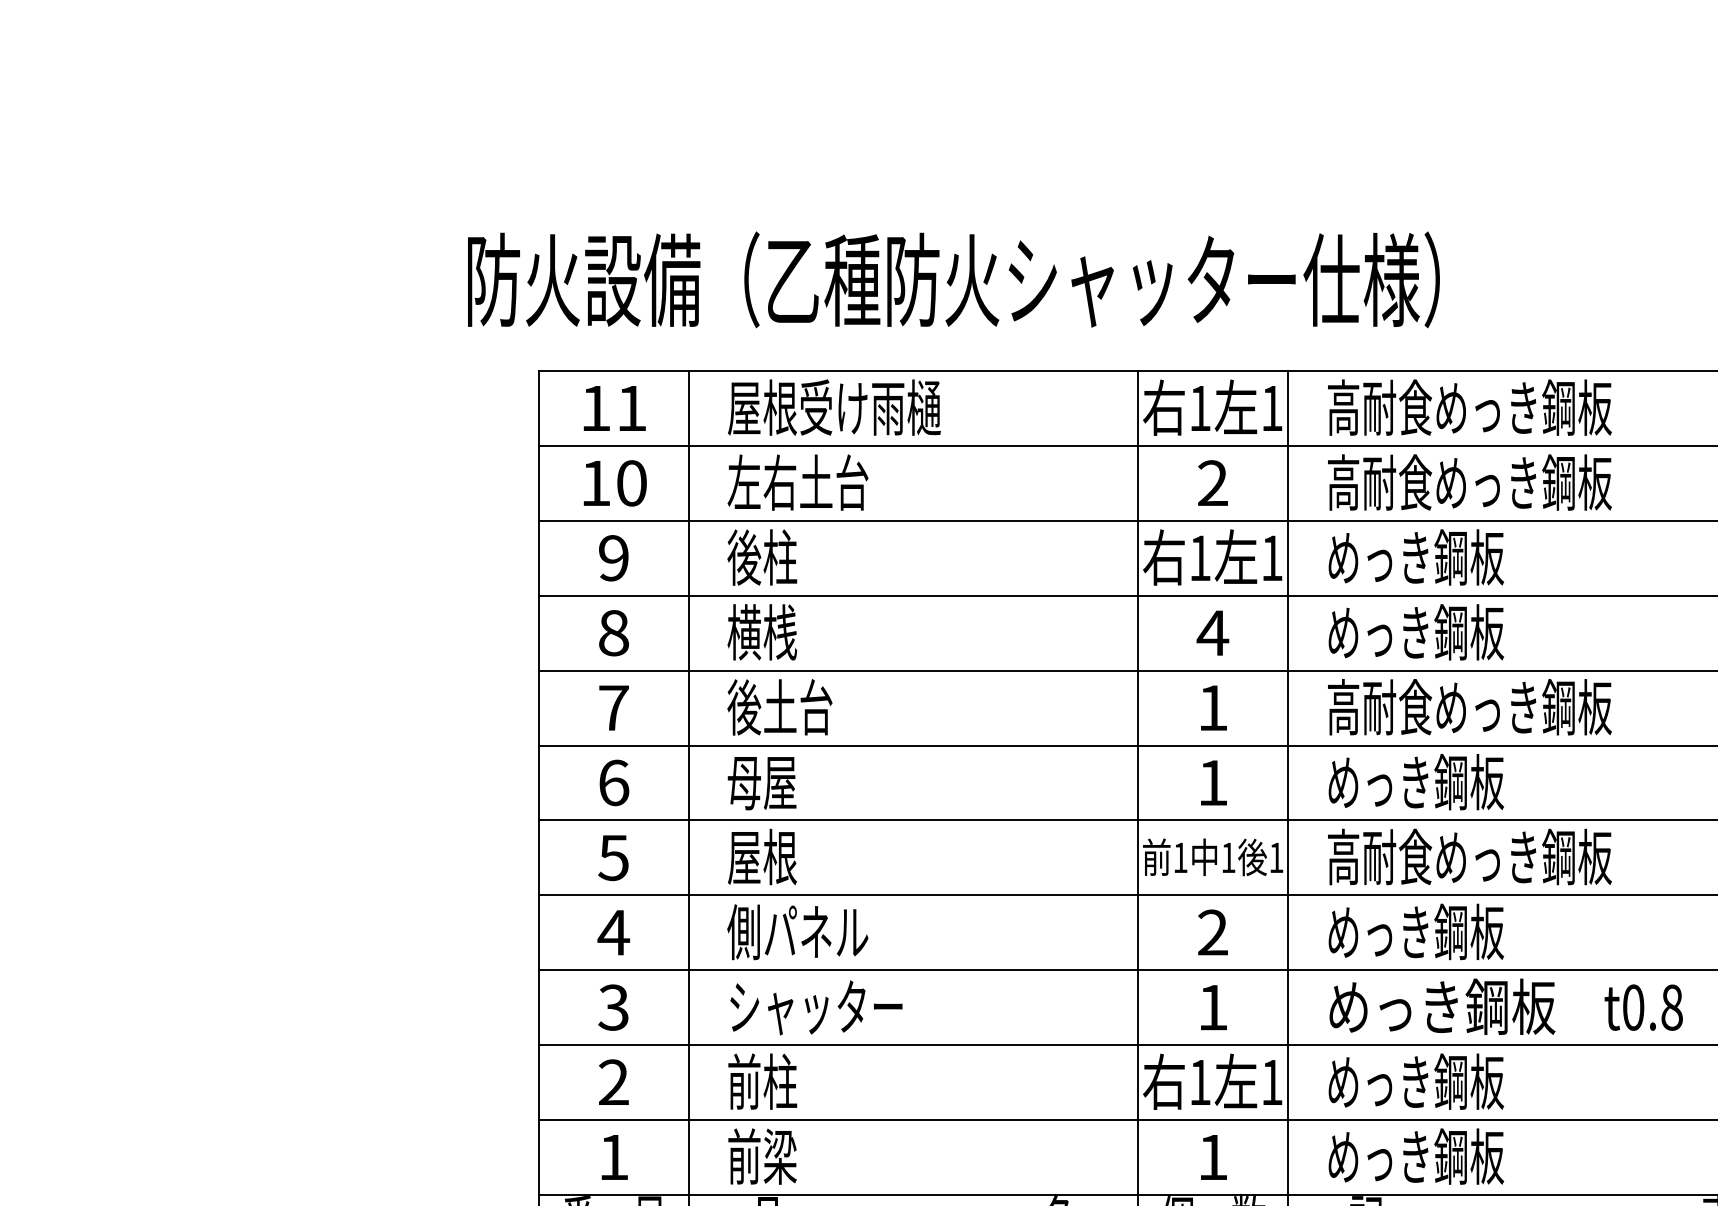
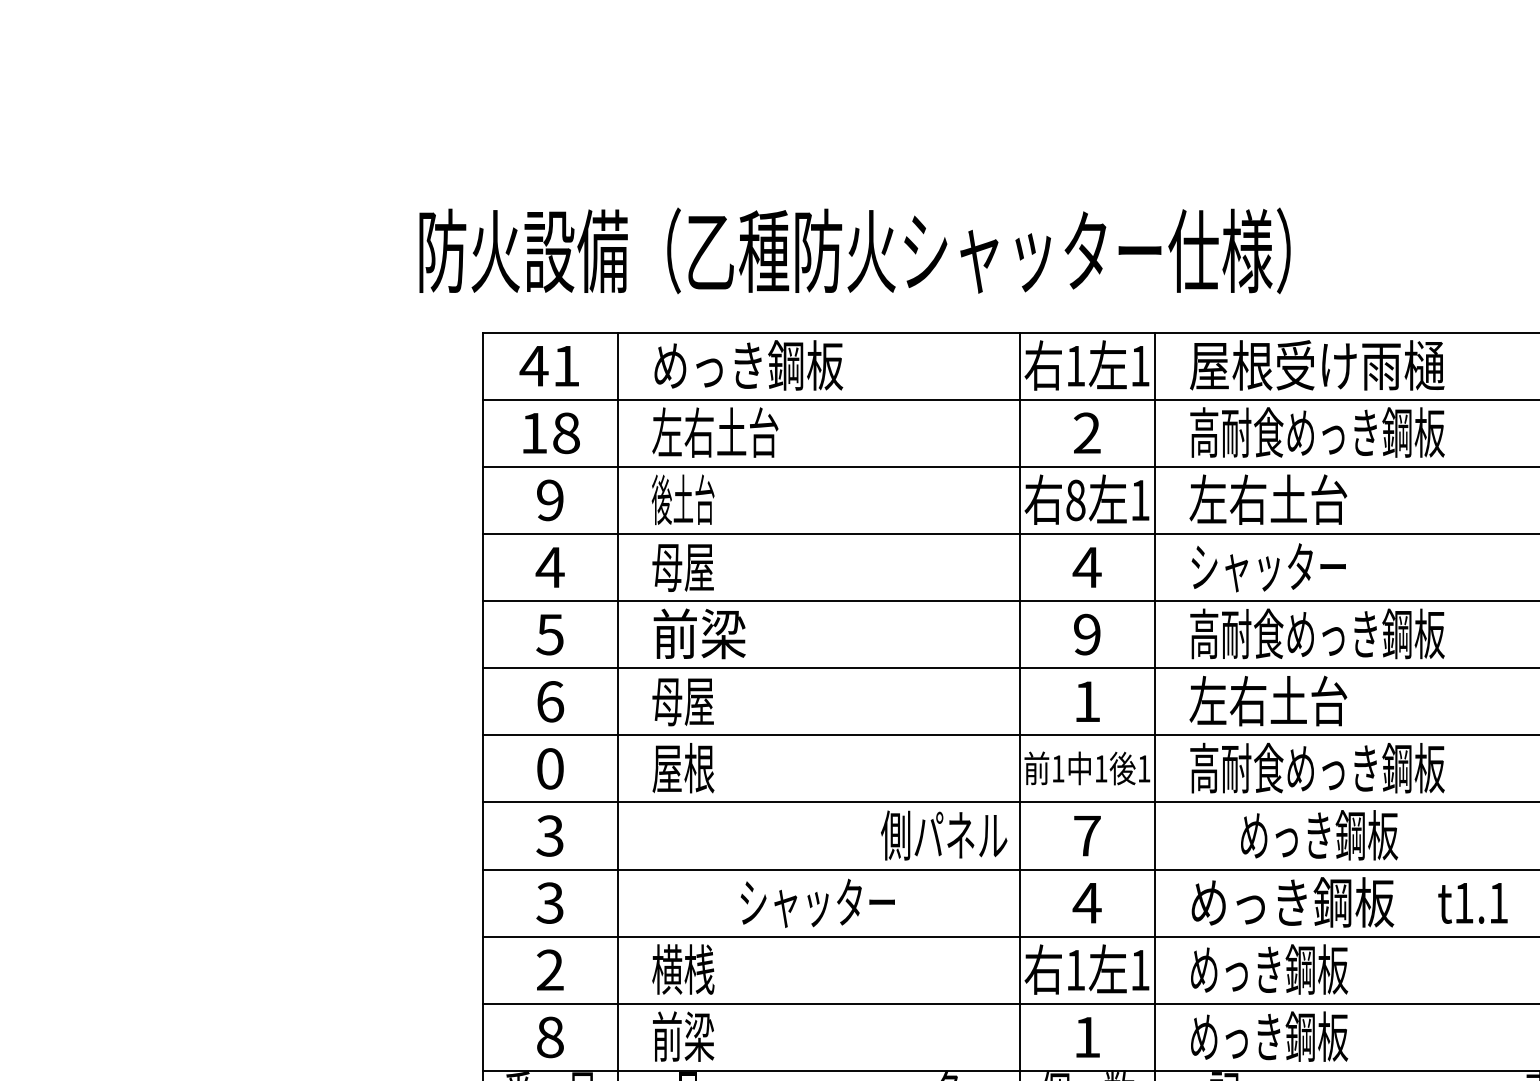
text: (833, 407) -> (747, 365), 屋根受け雨樋 -> めっき鋼板
text: (1469, 407) -> (1317, 365), 高耐食めっき鋼板 -> 屋根受け雨樋
text: (595, 408) -> (533, 366), 11 -> 41
text: (631, 482) -> (566, 432), 10 -> 18
text: (761, 557) -> (682, 499), 後柱 -> 後土台
text: (1415, 557) -> (1268, 499), めっき鋼板 -> 左右土台
text: (1199, 558) -> (1075, 500), 1 -> 8
text: (762, 632) -> (683, 566), 横桟 -> 母屋
text: (1416, 632) -> (1269, 566), めっき鋼板 -> シャッター
text: (612, 633) -> (549, 567), 8 -> 4
text: (780, 706) -> (699, 633), 後土台 -> 前梁
text: (612, 707) -> (549, 634), 7 -> 5
text: (1213, 707) -> (1087, 634), 1 -> 9
text: (1415, 781) -> (1268, 700), めっき鋼板 -> 左右土台
text: (612, 857) -> (549, 768), 5 -> 0
text: (612, 932) -> (549, 835), 4 -> 3
text: (798, 932) -> (944, 835), moved
text: (1213, 932) -> (1087, 835), 2 -> 7
text: (1416, 932) -> (1319, 835), moved
text: (816, 1006) -> (817, 902), moved
text: (1652, 1006) -> (1481, 902), t0.8 -> t1.1
text: (1212, 1008) -> (1086, 903), 1 -> 4
text: (762, 1081) -> (683, 969), 前柱 -> 横桟
text: (614, 1157) -> (550, 1037), 1 -> 8

